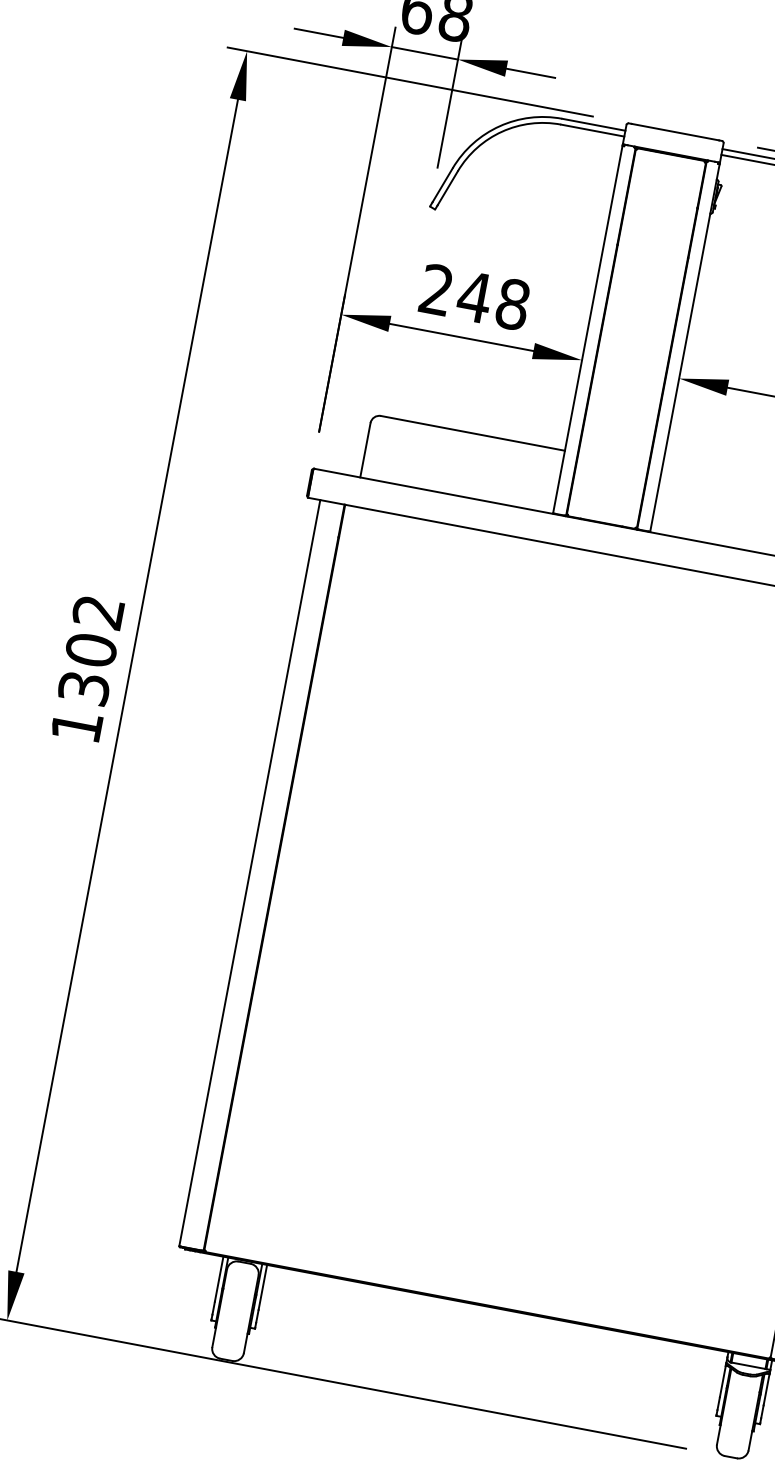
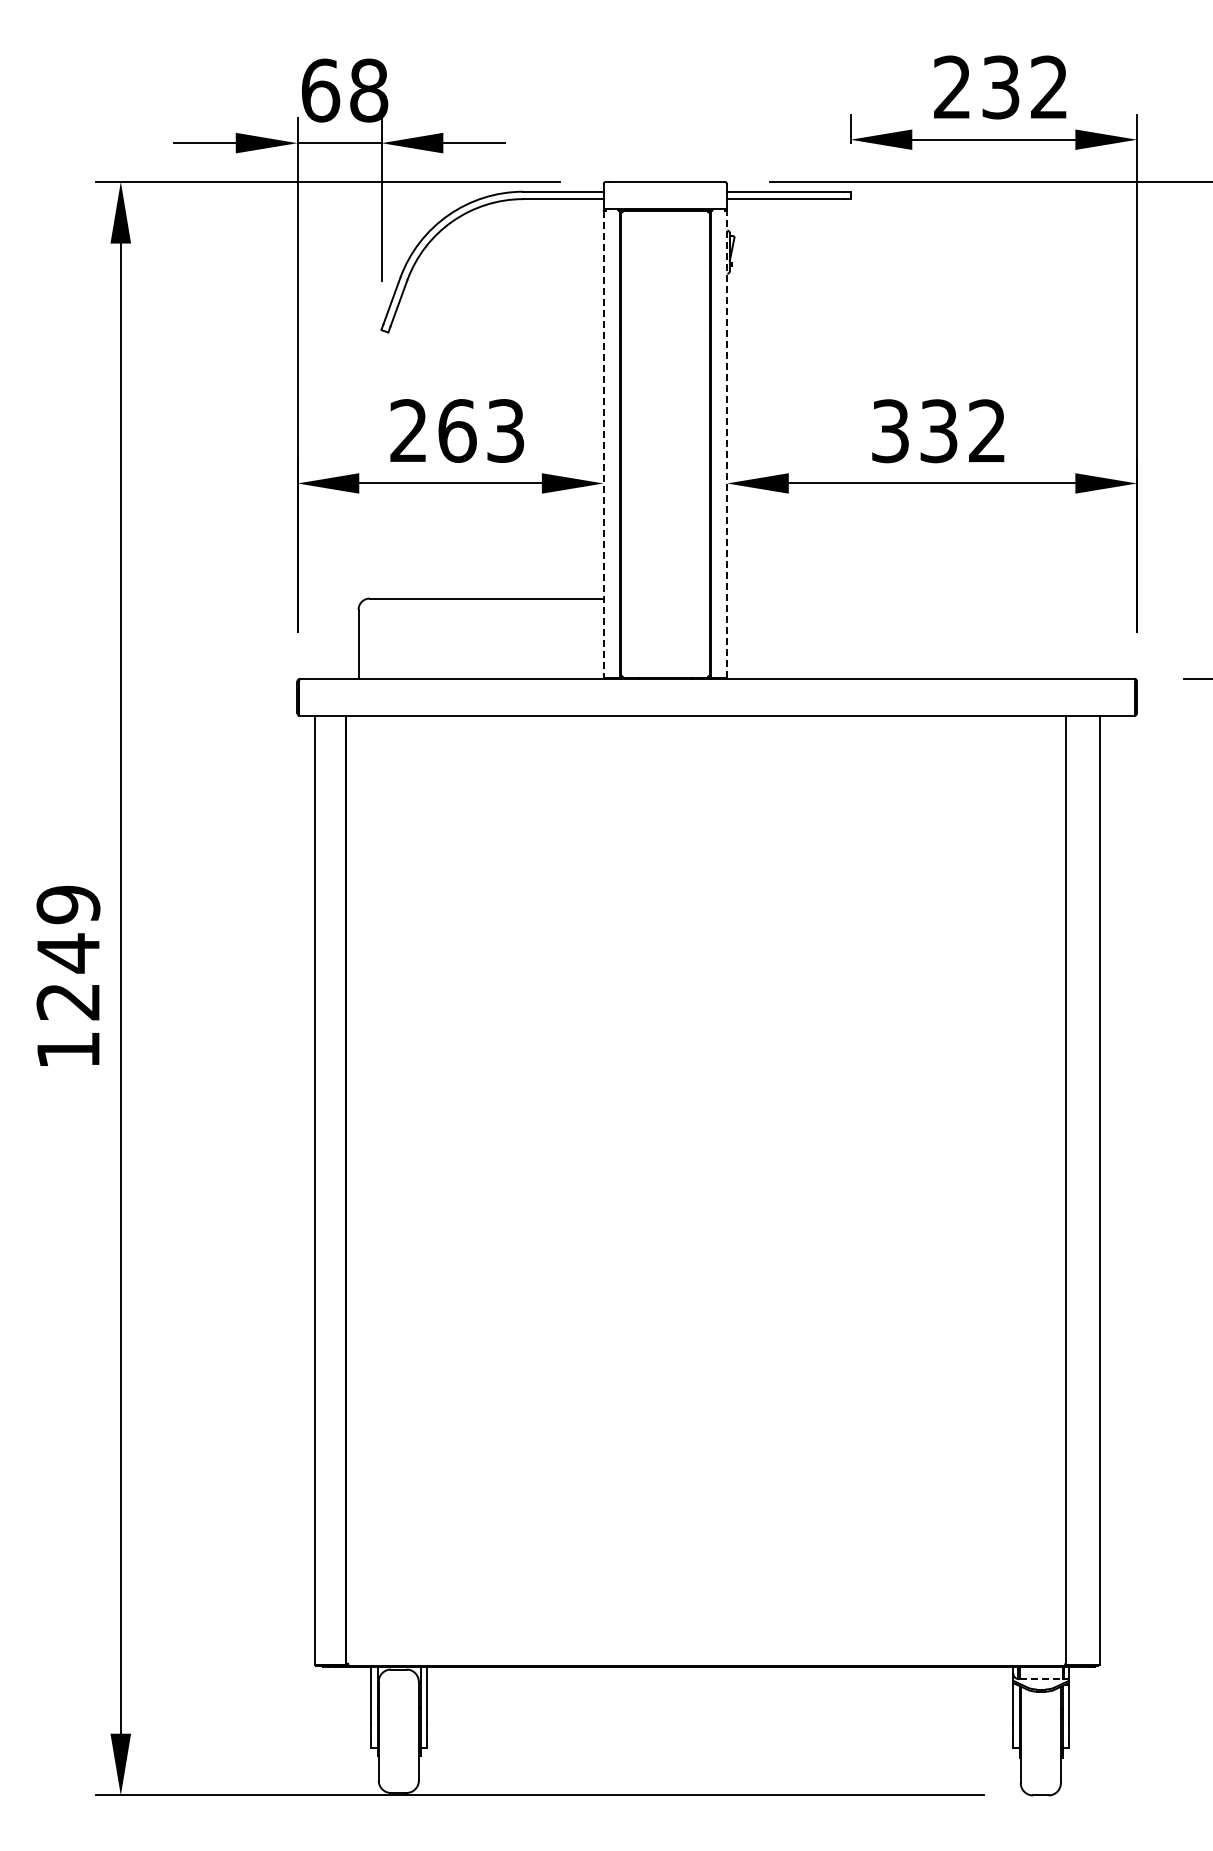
text: (493, 300) -> (480, 430), 248 -> 263
line: (587, 329) -> (603, 444), solid -> dashed
line: (685, 347) -> (727, 444), solid -> dashed
text: (91, 649) -> (68, 952), 1302 -> 1249
line: (748, 1366) -> (1041, 1679), solid -> dashed

